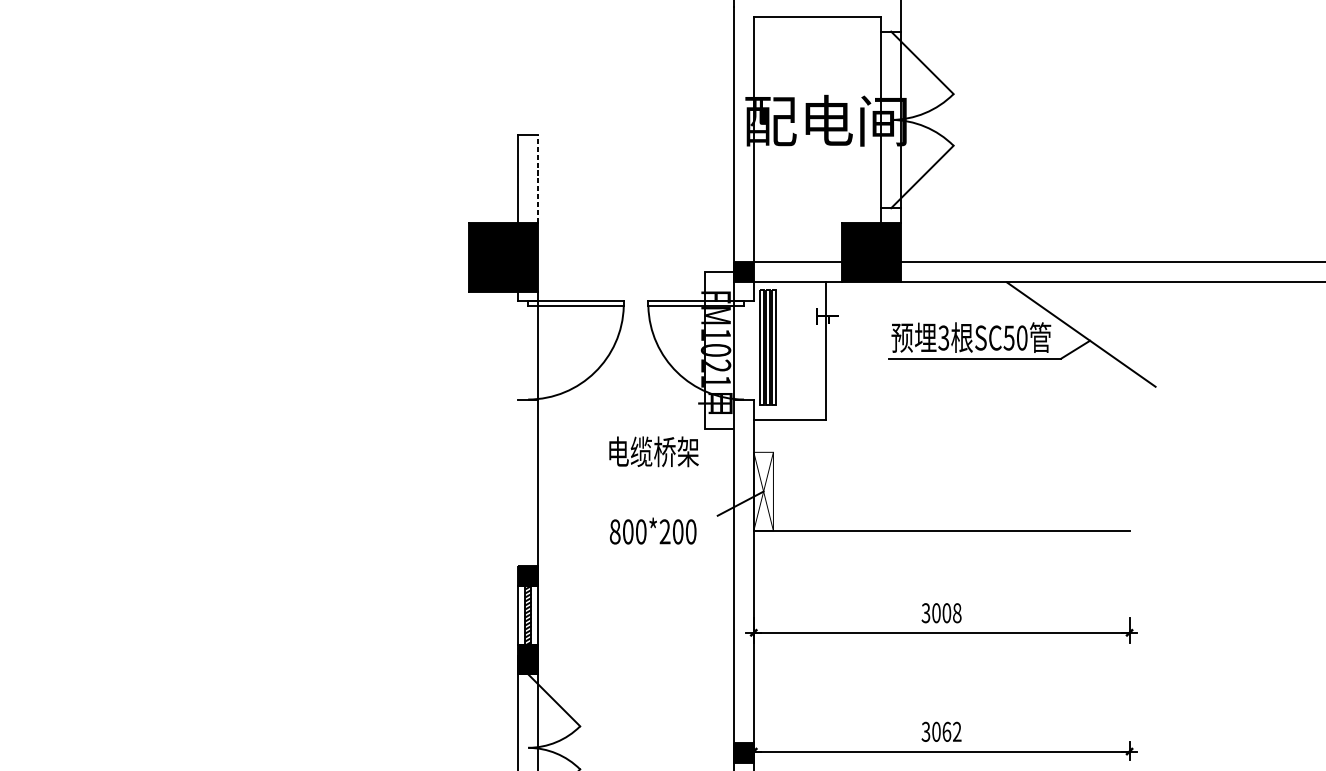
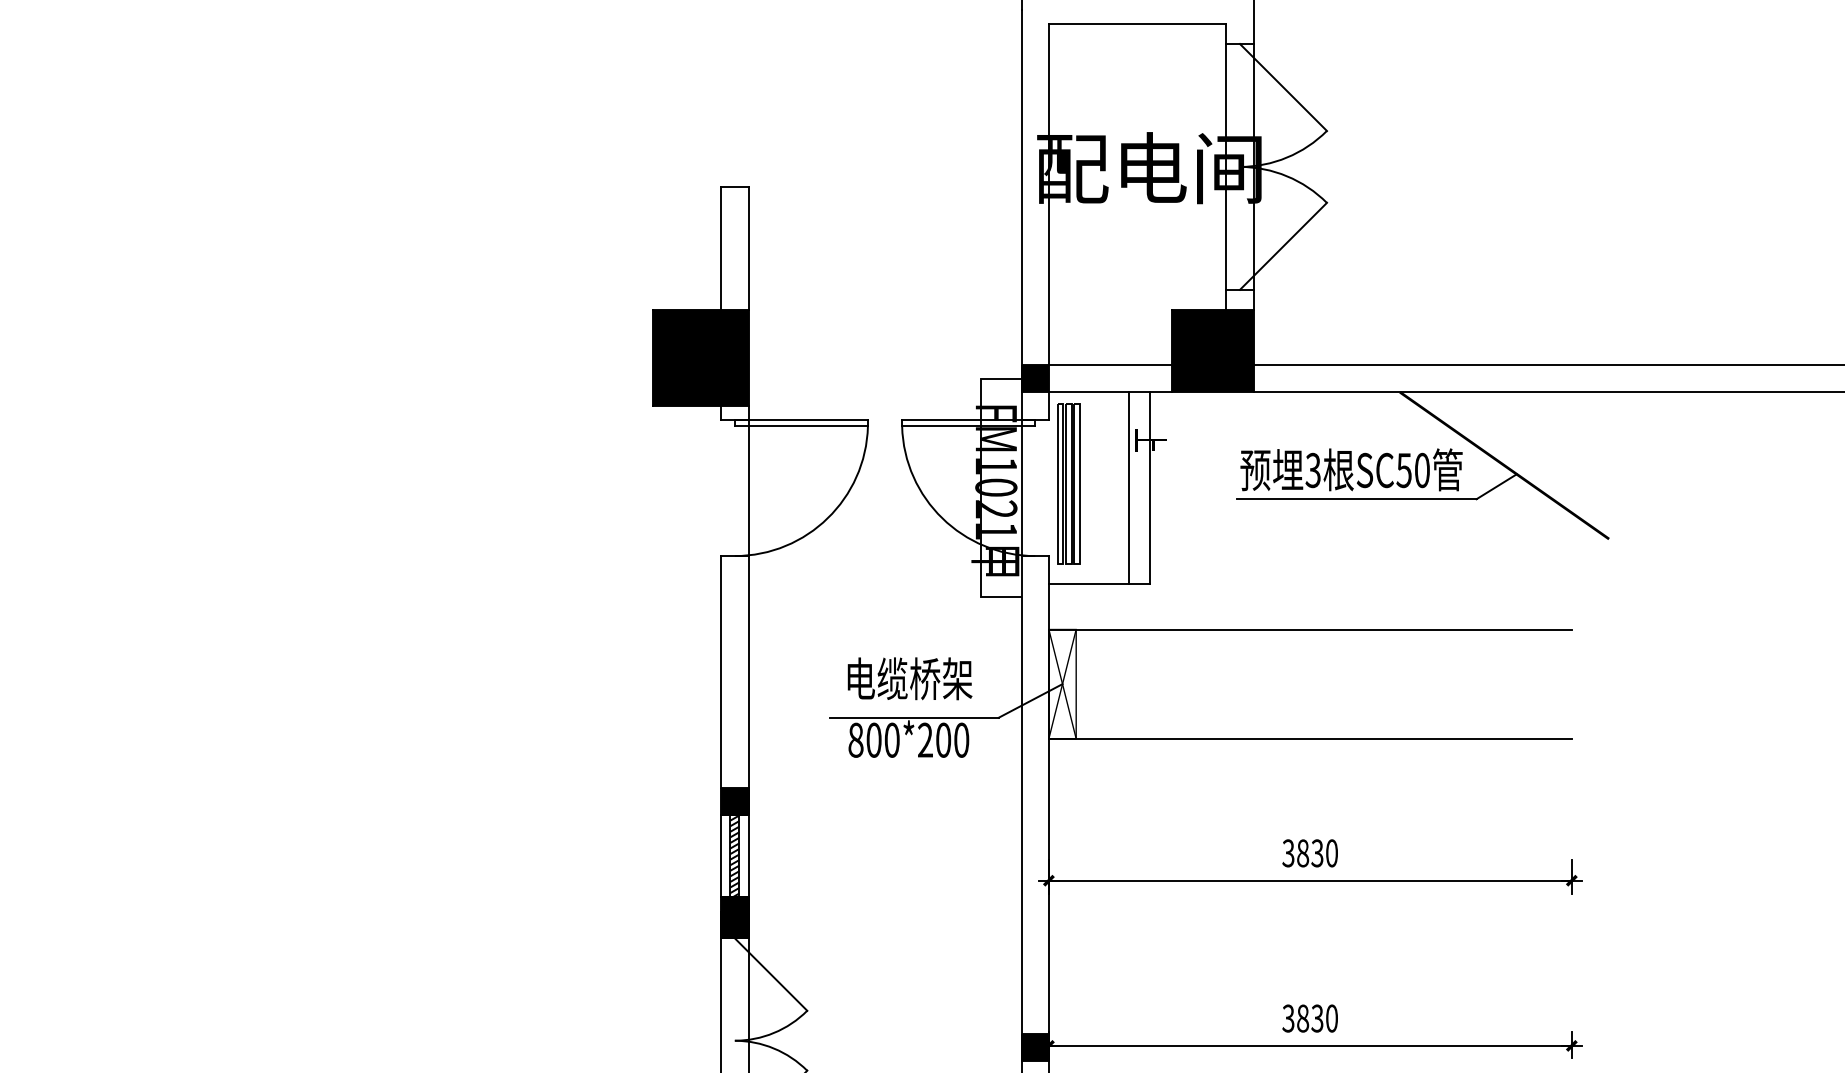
line: (537, 178) -> (748, 248), dashed -> solid
line: (811, 351) -> (1129, 488), added
text: (653, 451) -> (909, 678), moved
line: (941, 452) -> (1309, 629), added
line: (518, 483) -> (721, 672), added
line: (657, 515) -> (914, 717), added
text: (946, 613) -> (1317, 853), 3008 -> 3830
text: (946, 731) -> (1317, 1018), 3062 -> 3830

